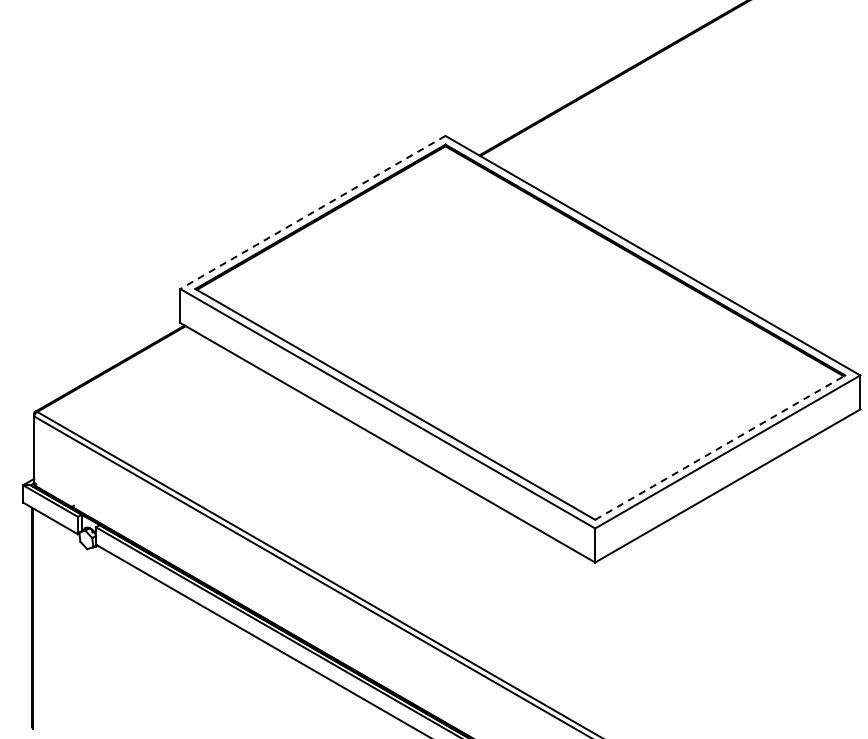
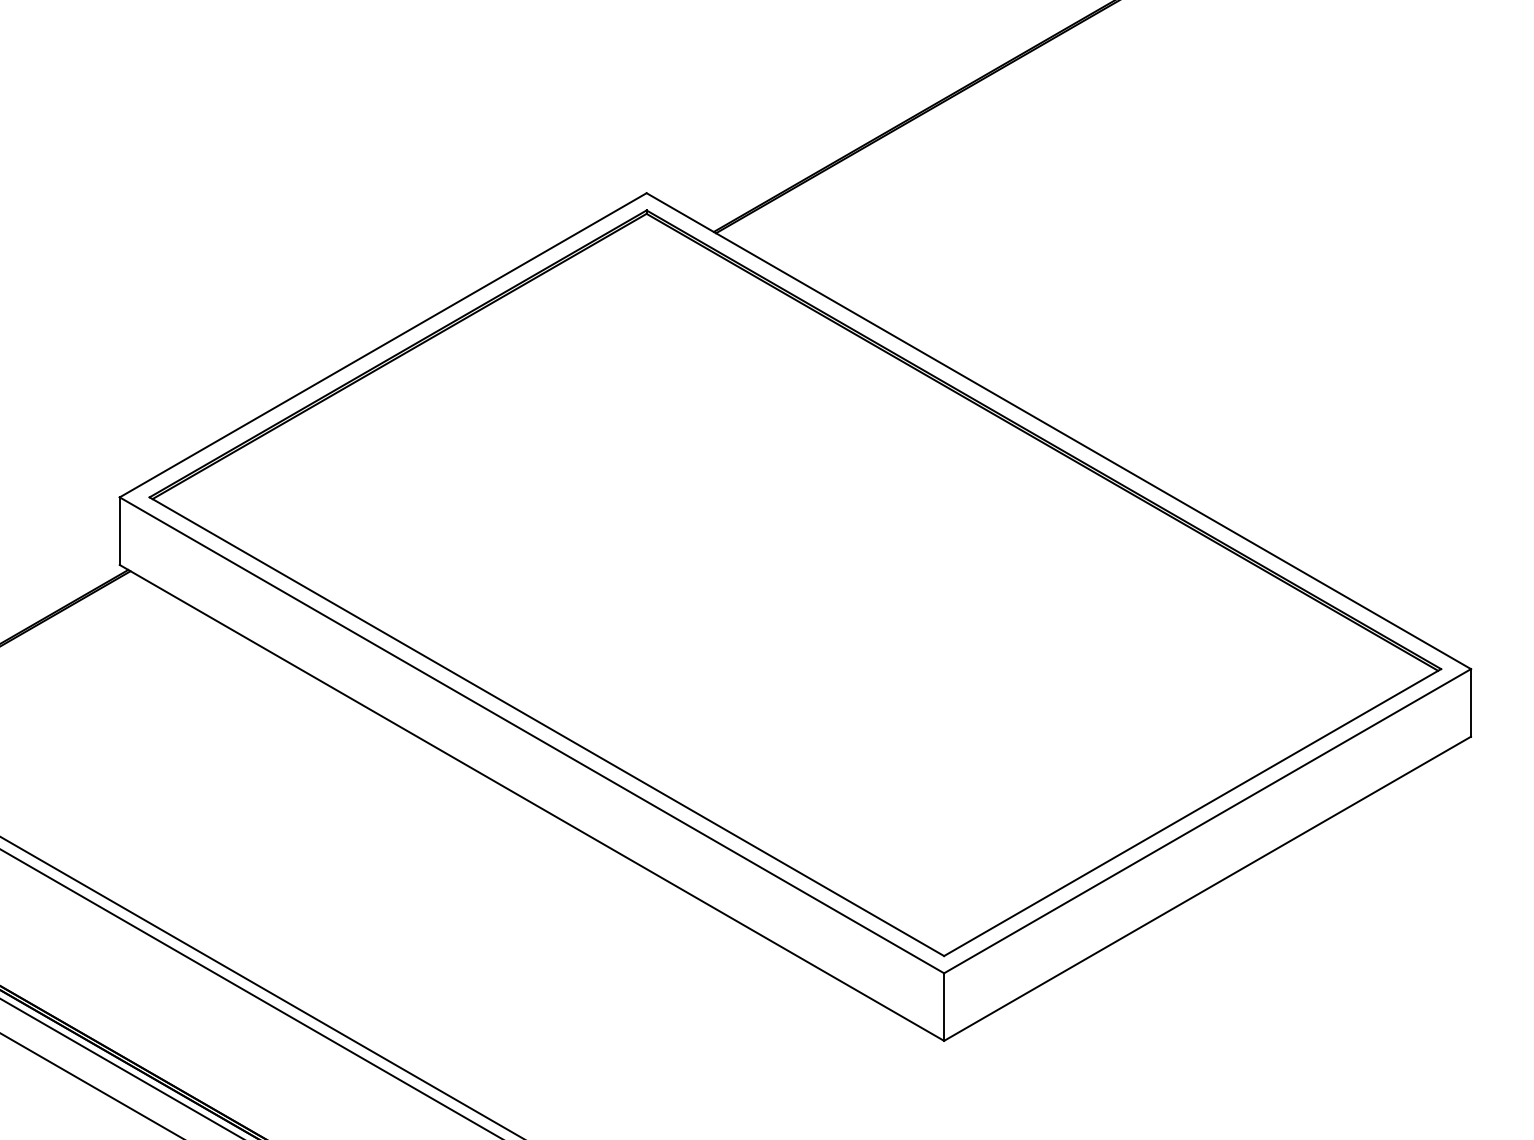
line: (312, 212) -> (382, 345), dashed -> solid
line: (720, 447) -> (1193, 812), dashed -> solid

